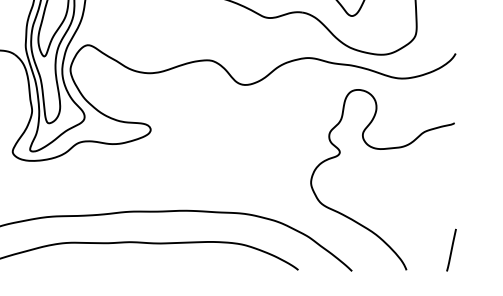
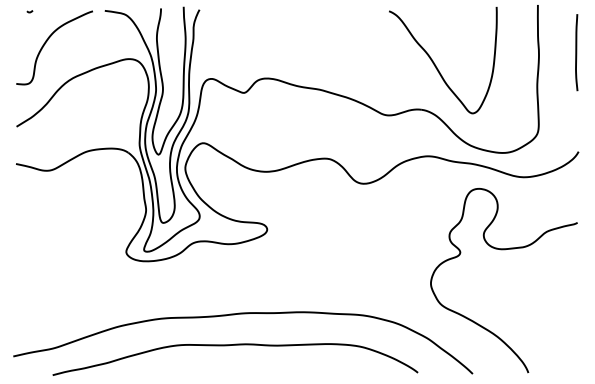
line: (450, 250) -> (573, 352), removed

